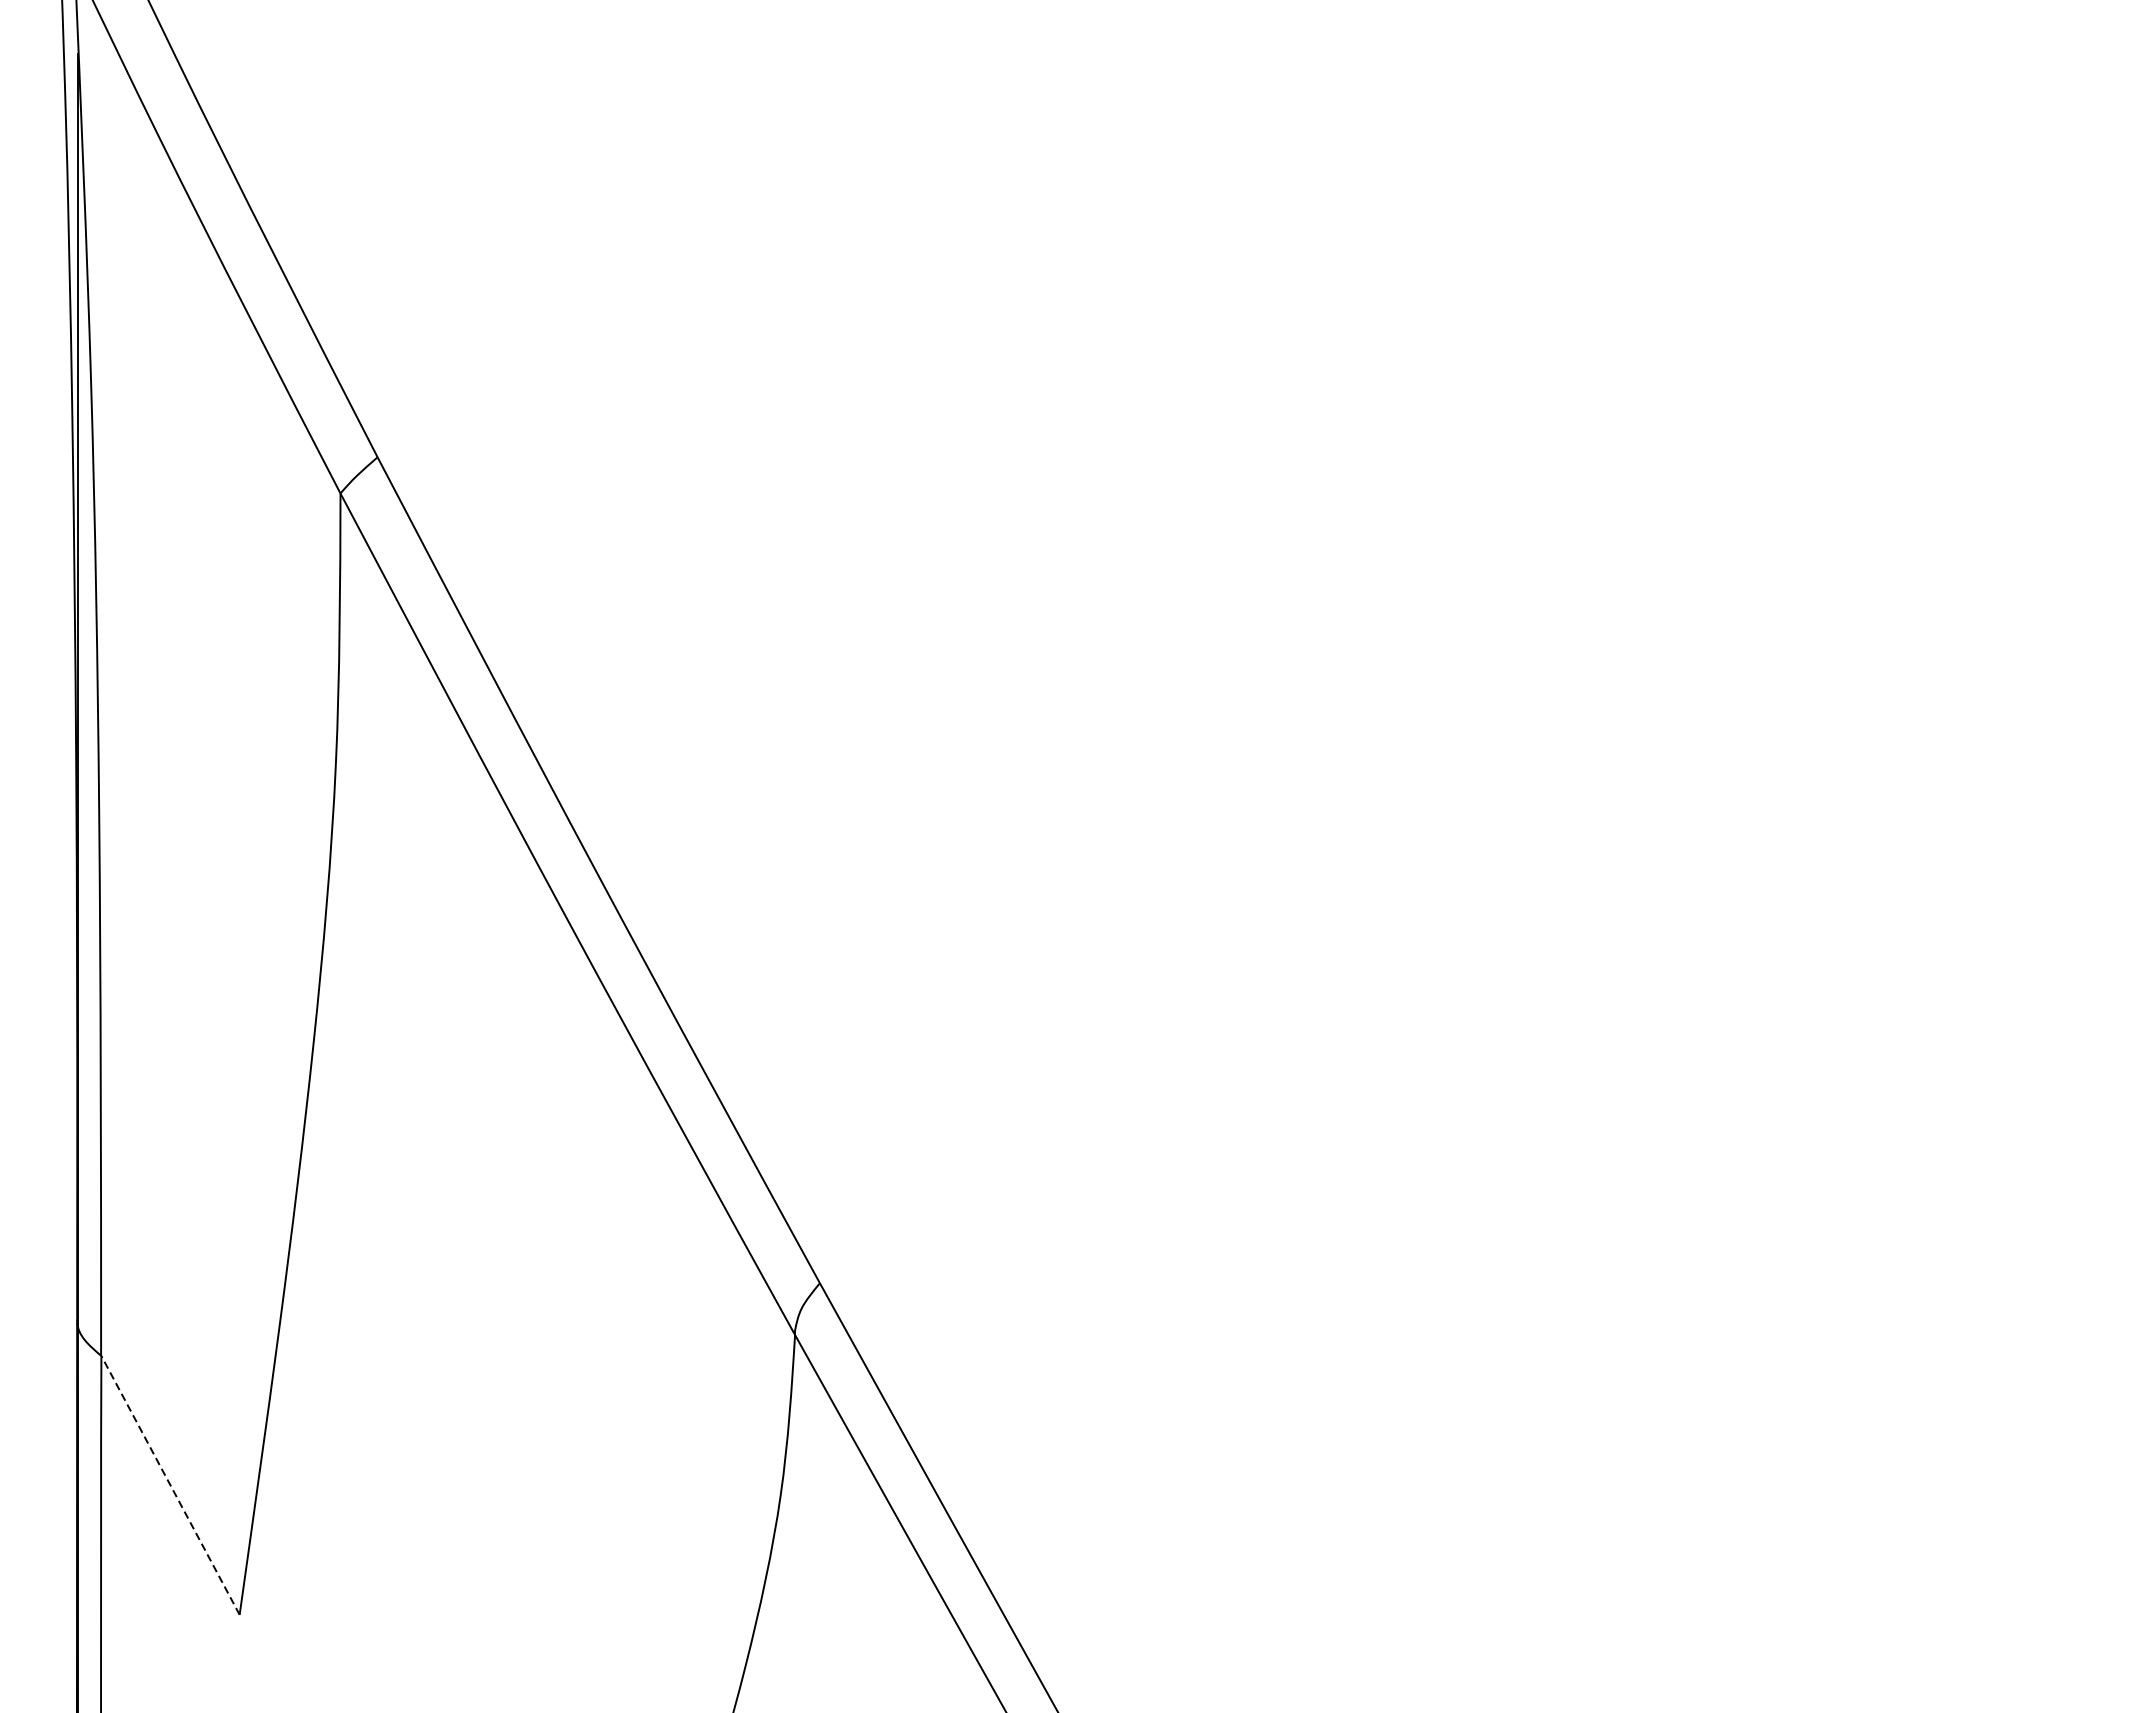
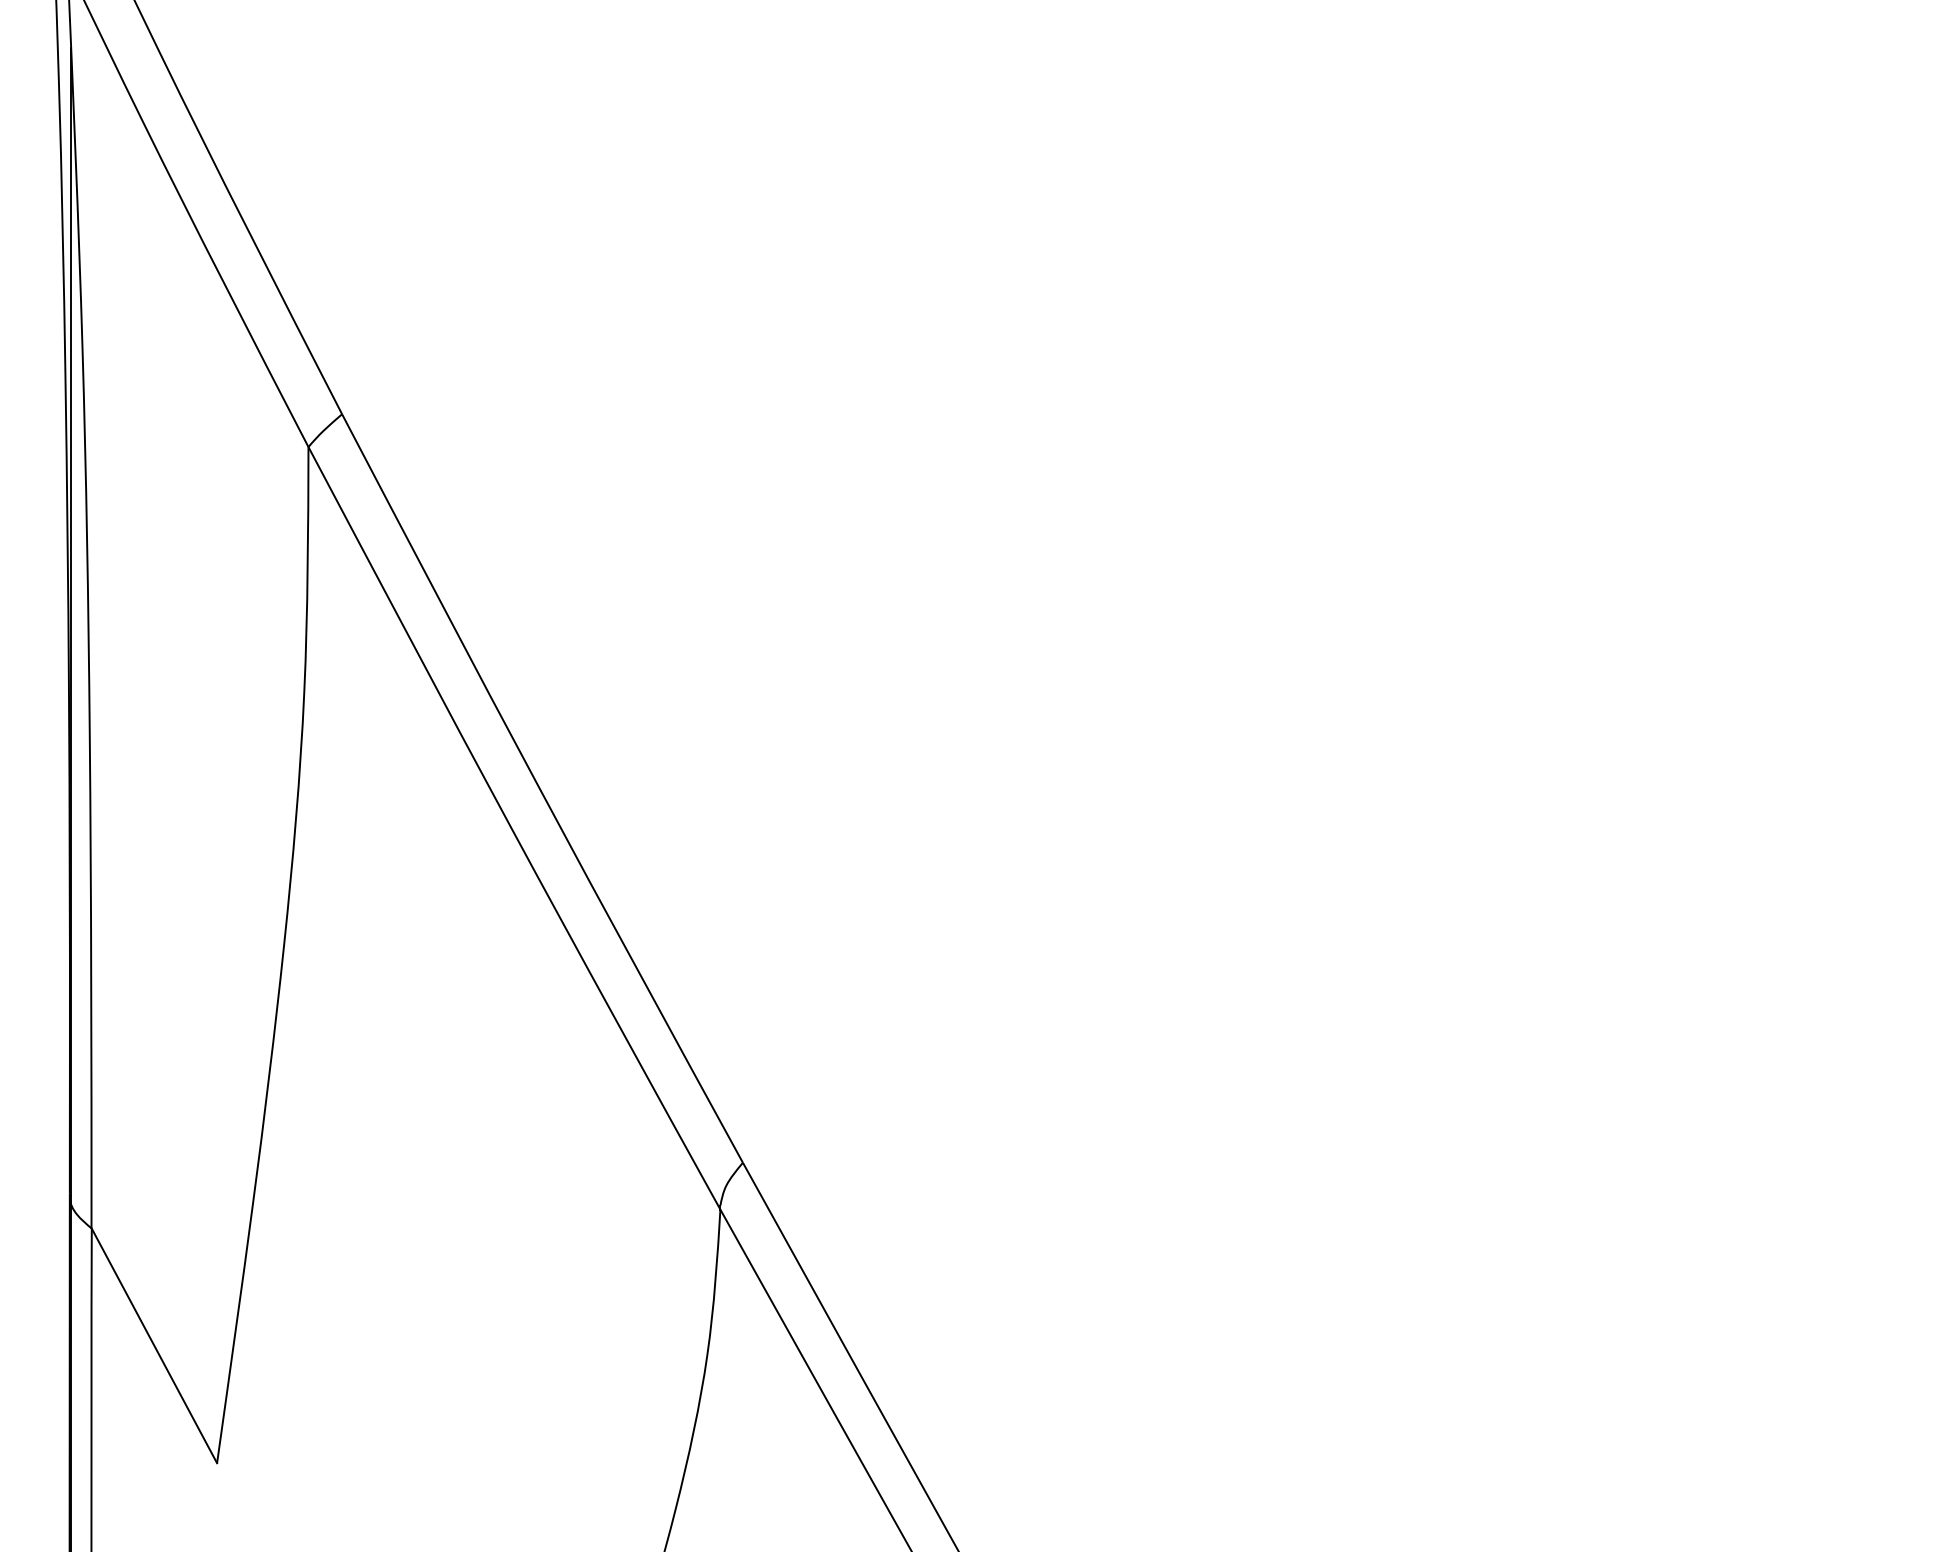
line: (170, 1484) -> (154, 1345), dashed -> solid

